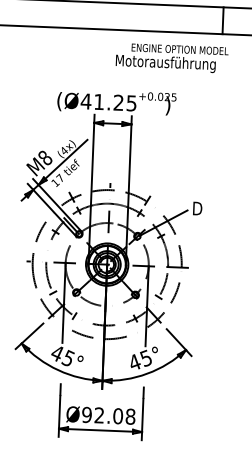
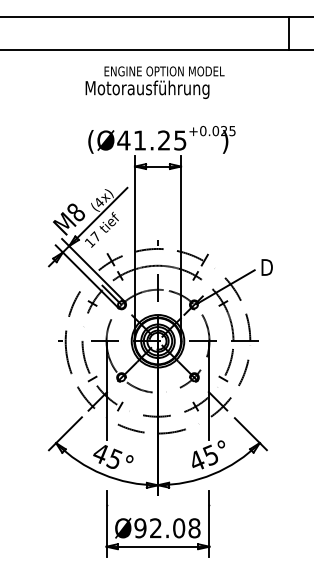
text: (171, 58) -> (154, 82), moved

